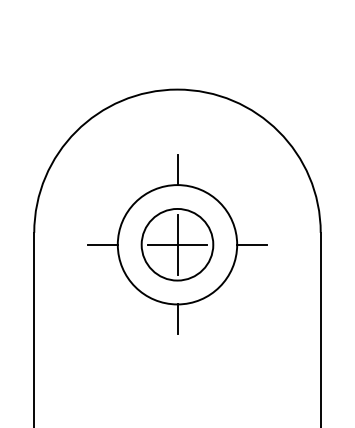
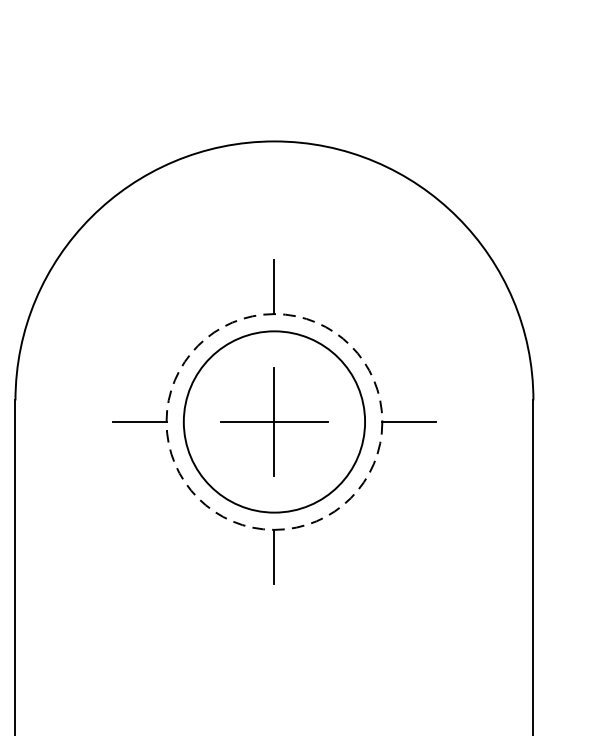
circle: (177, 244) -> (274, 421), size x1.4
circle: (177, 244) -> (274, 421), solid -> dashed

